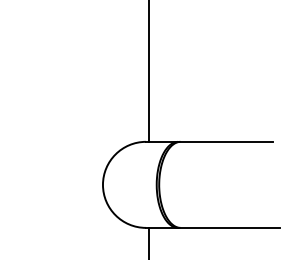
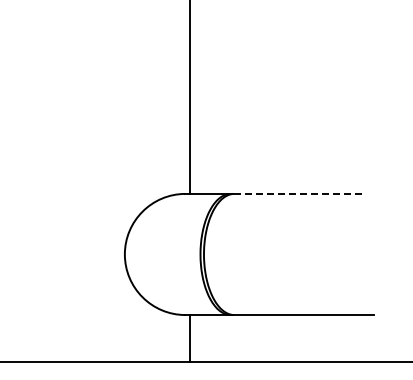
line: (227, 141) -> (300, 193), solid -> dashed

